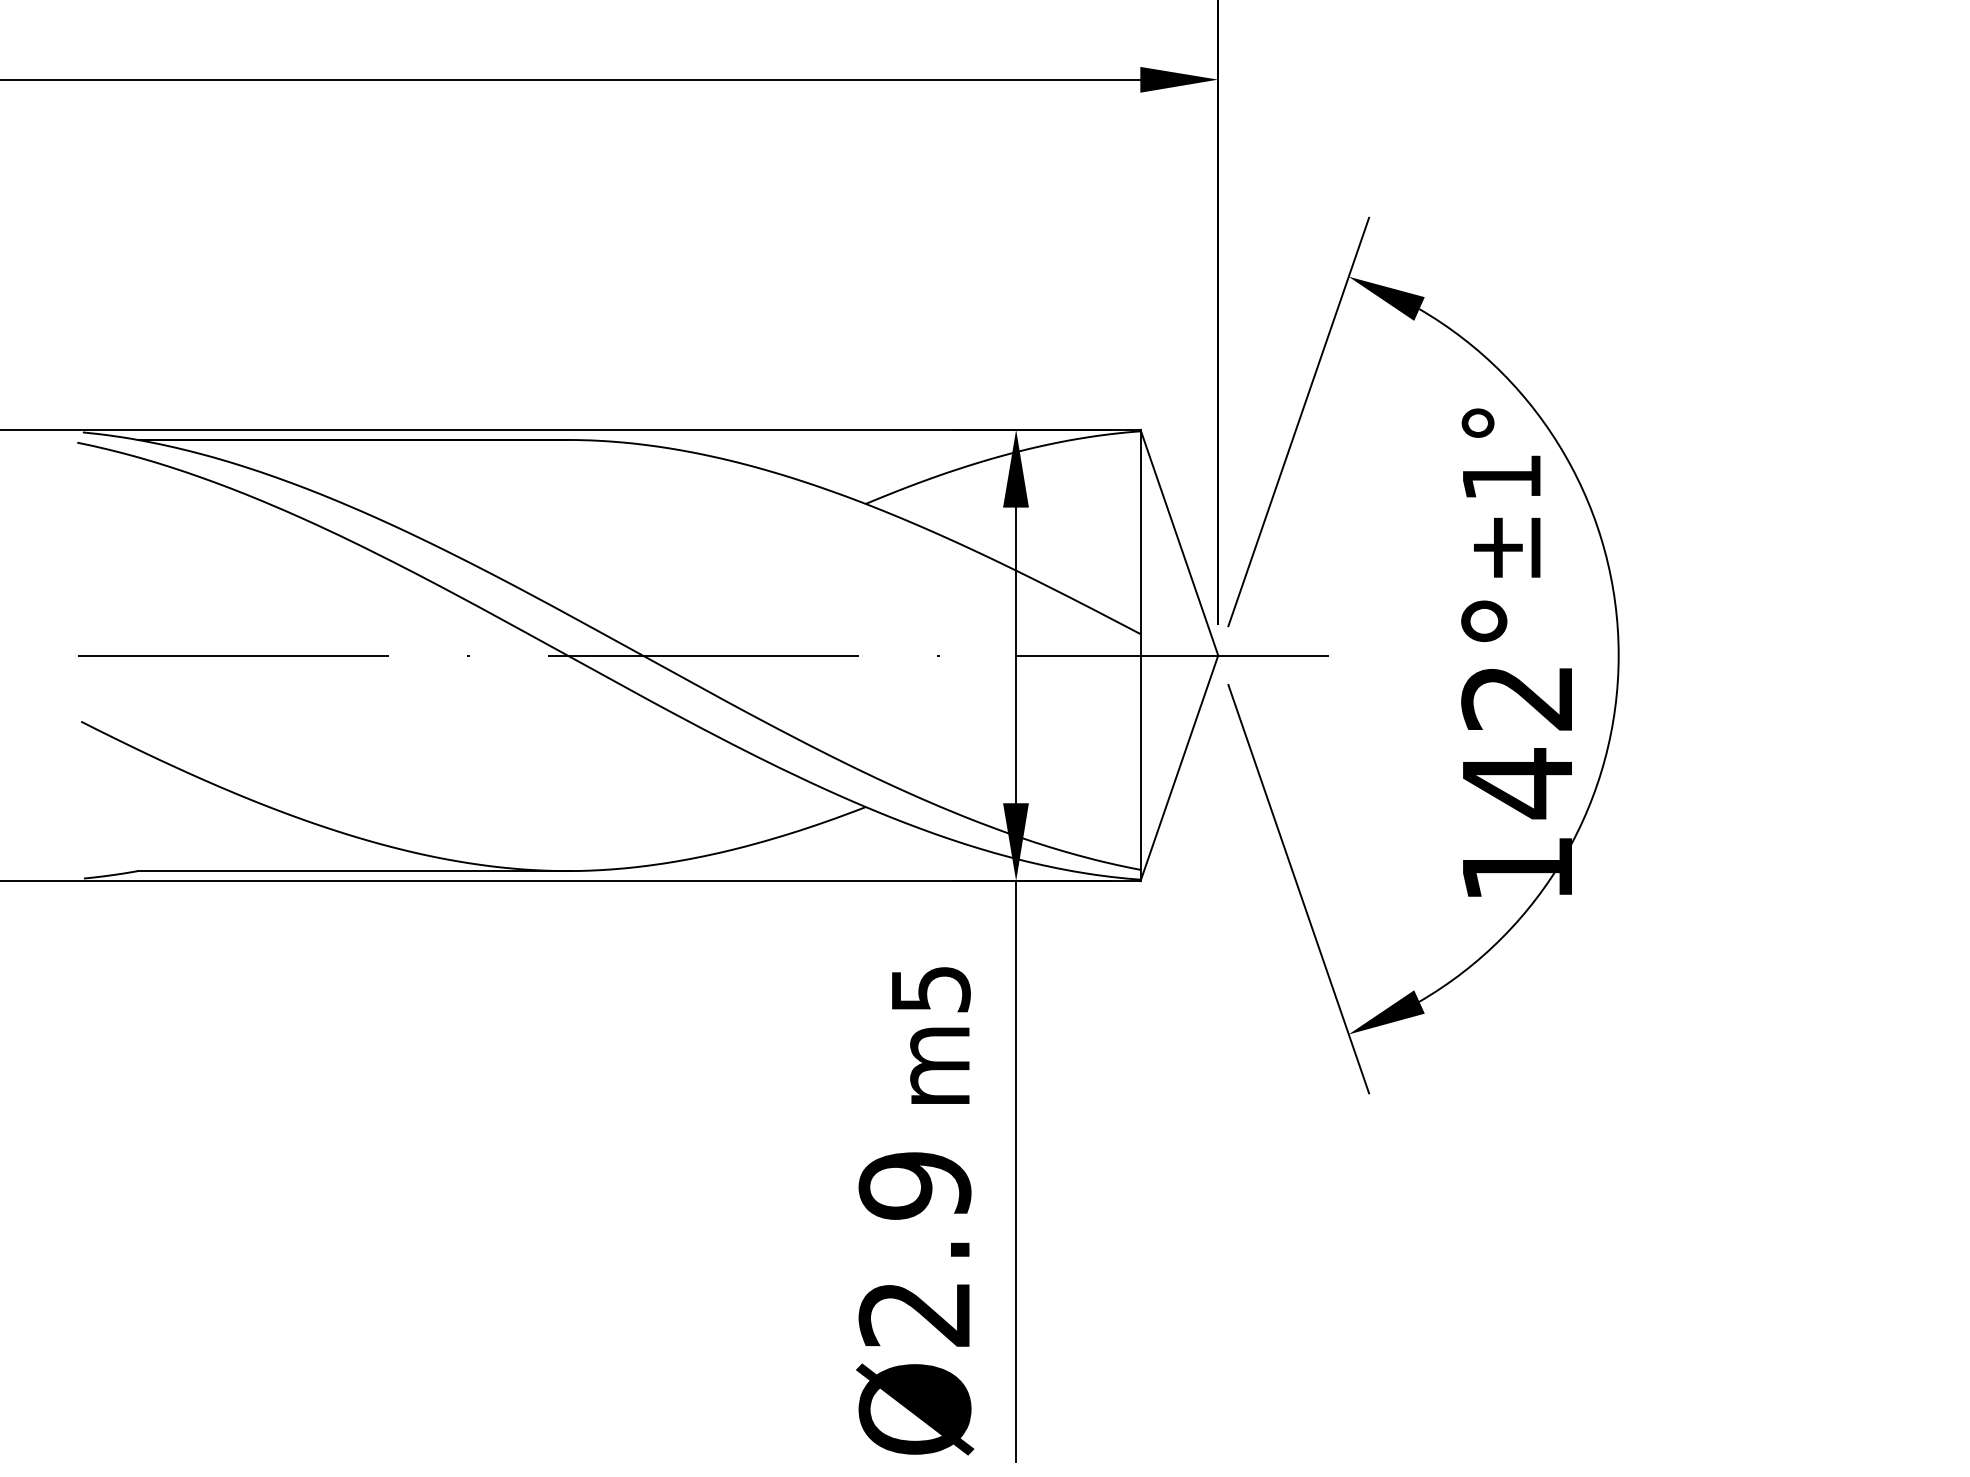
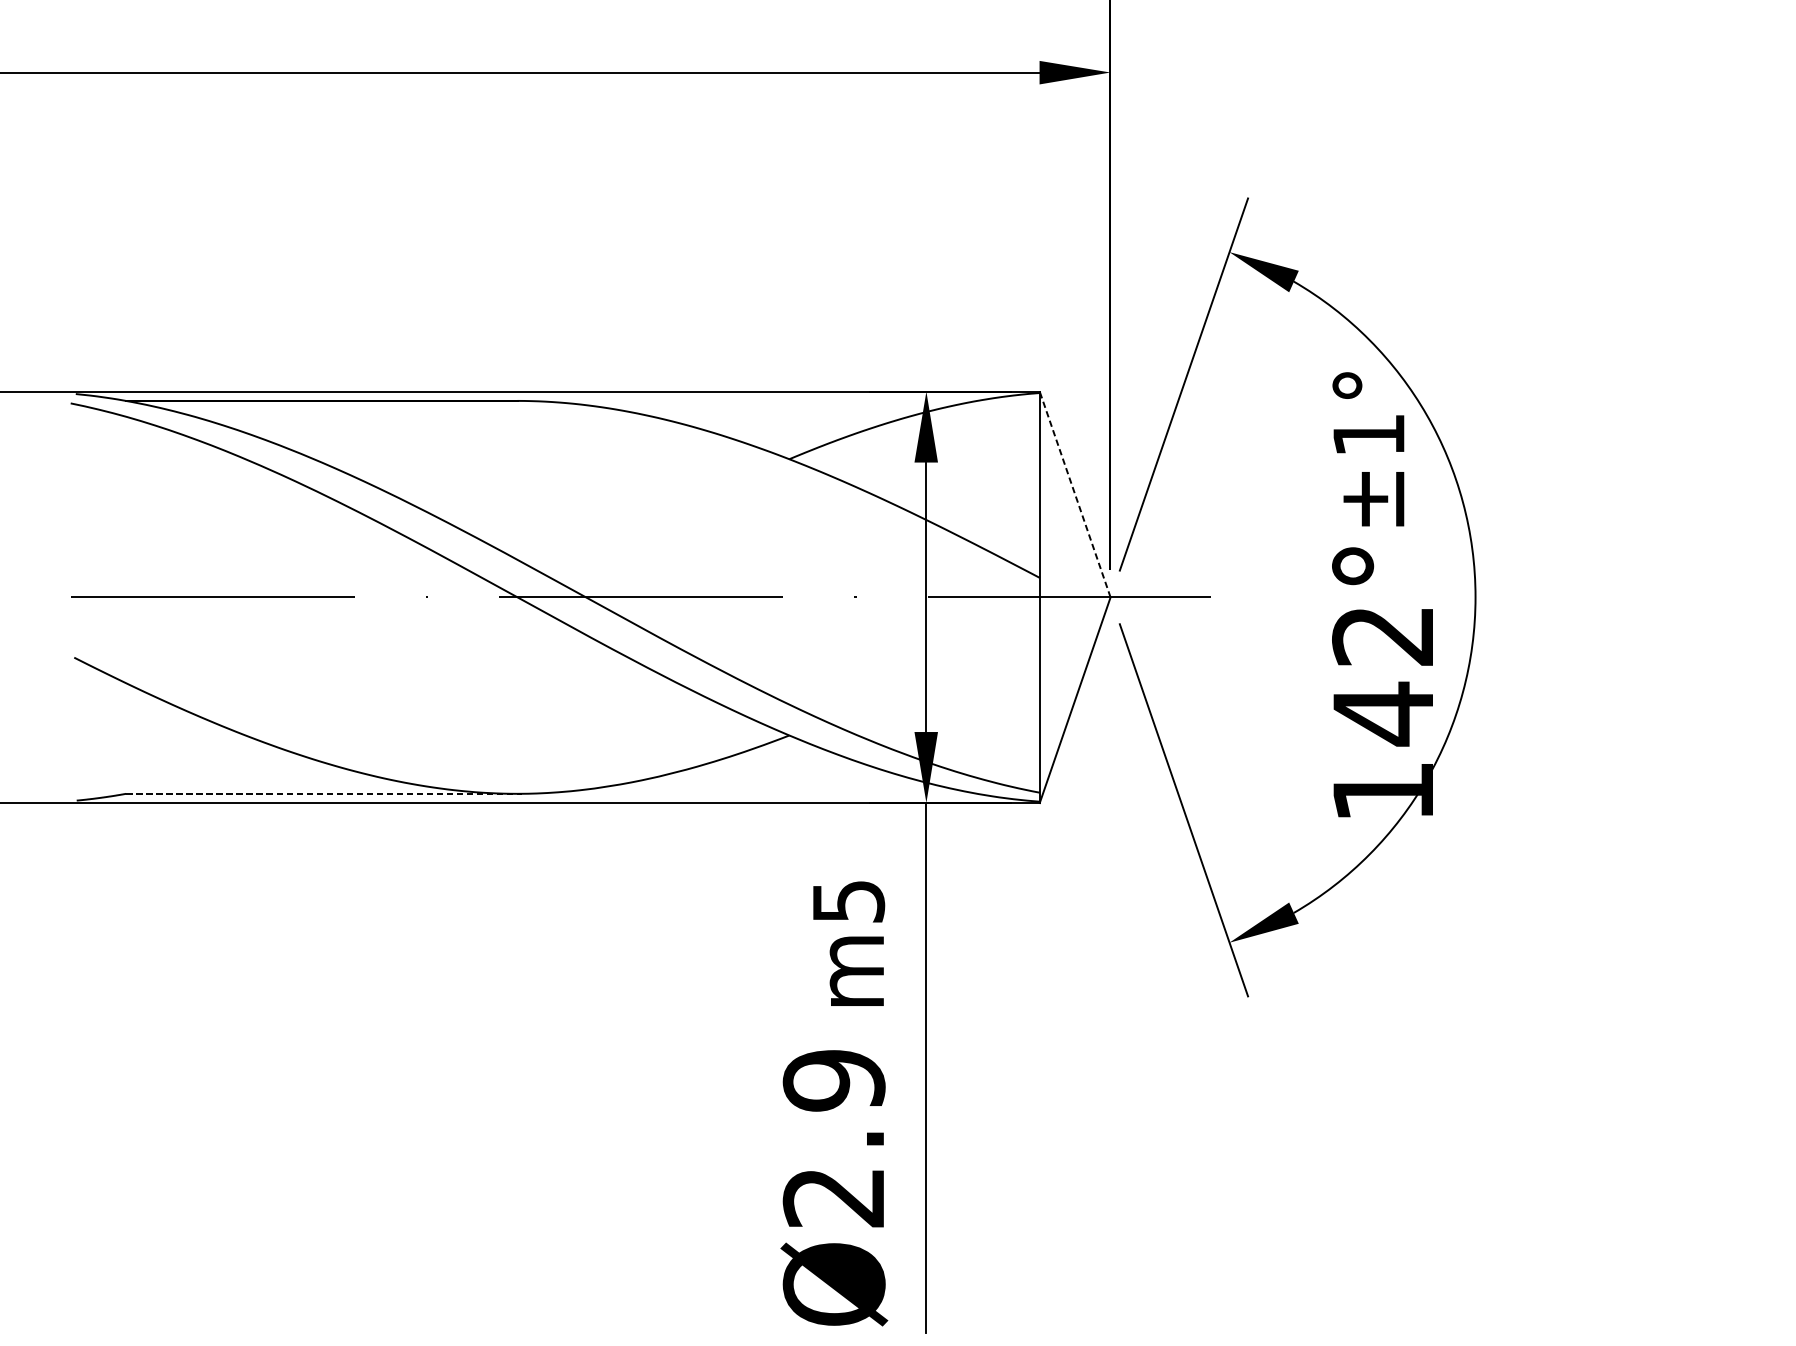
line: (1179, 542) -> (1075, 494), solid -> dashed
line: (355, 871) -> (324, 794), solid -> dashed

